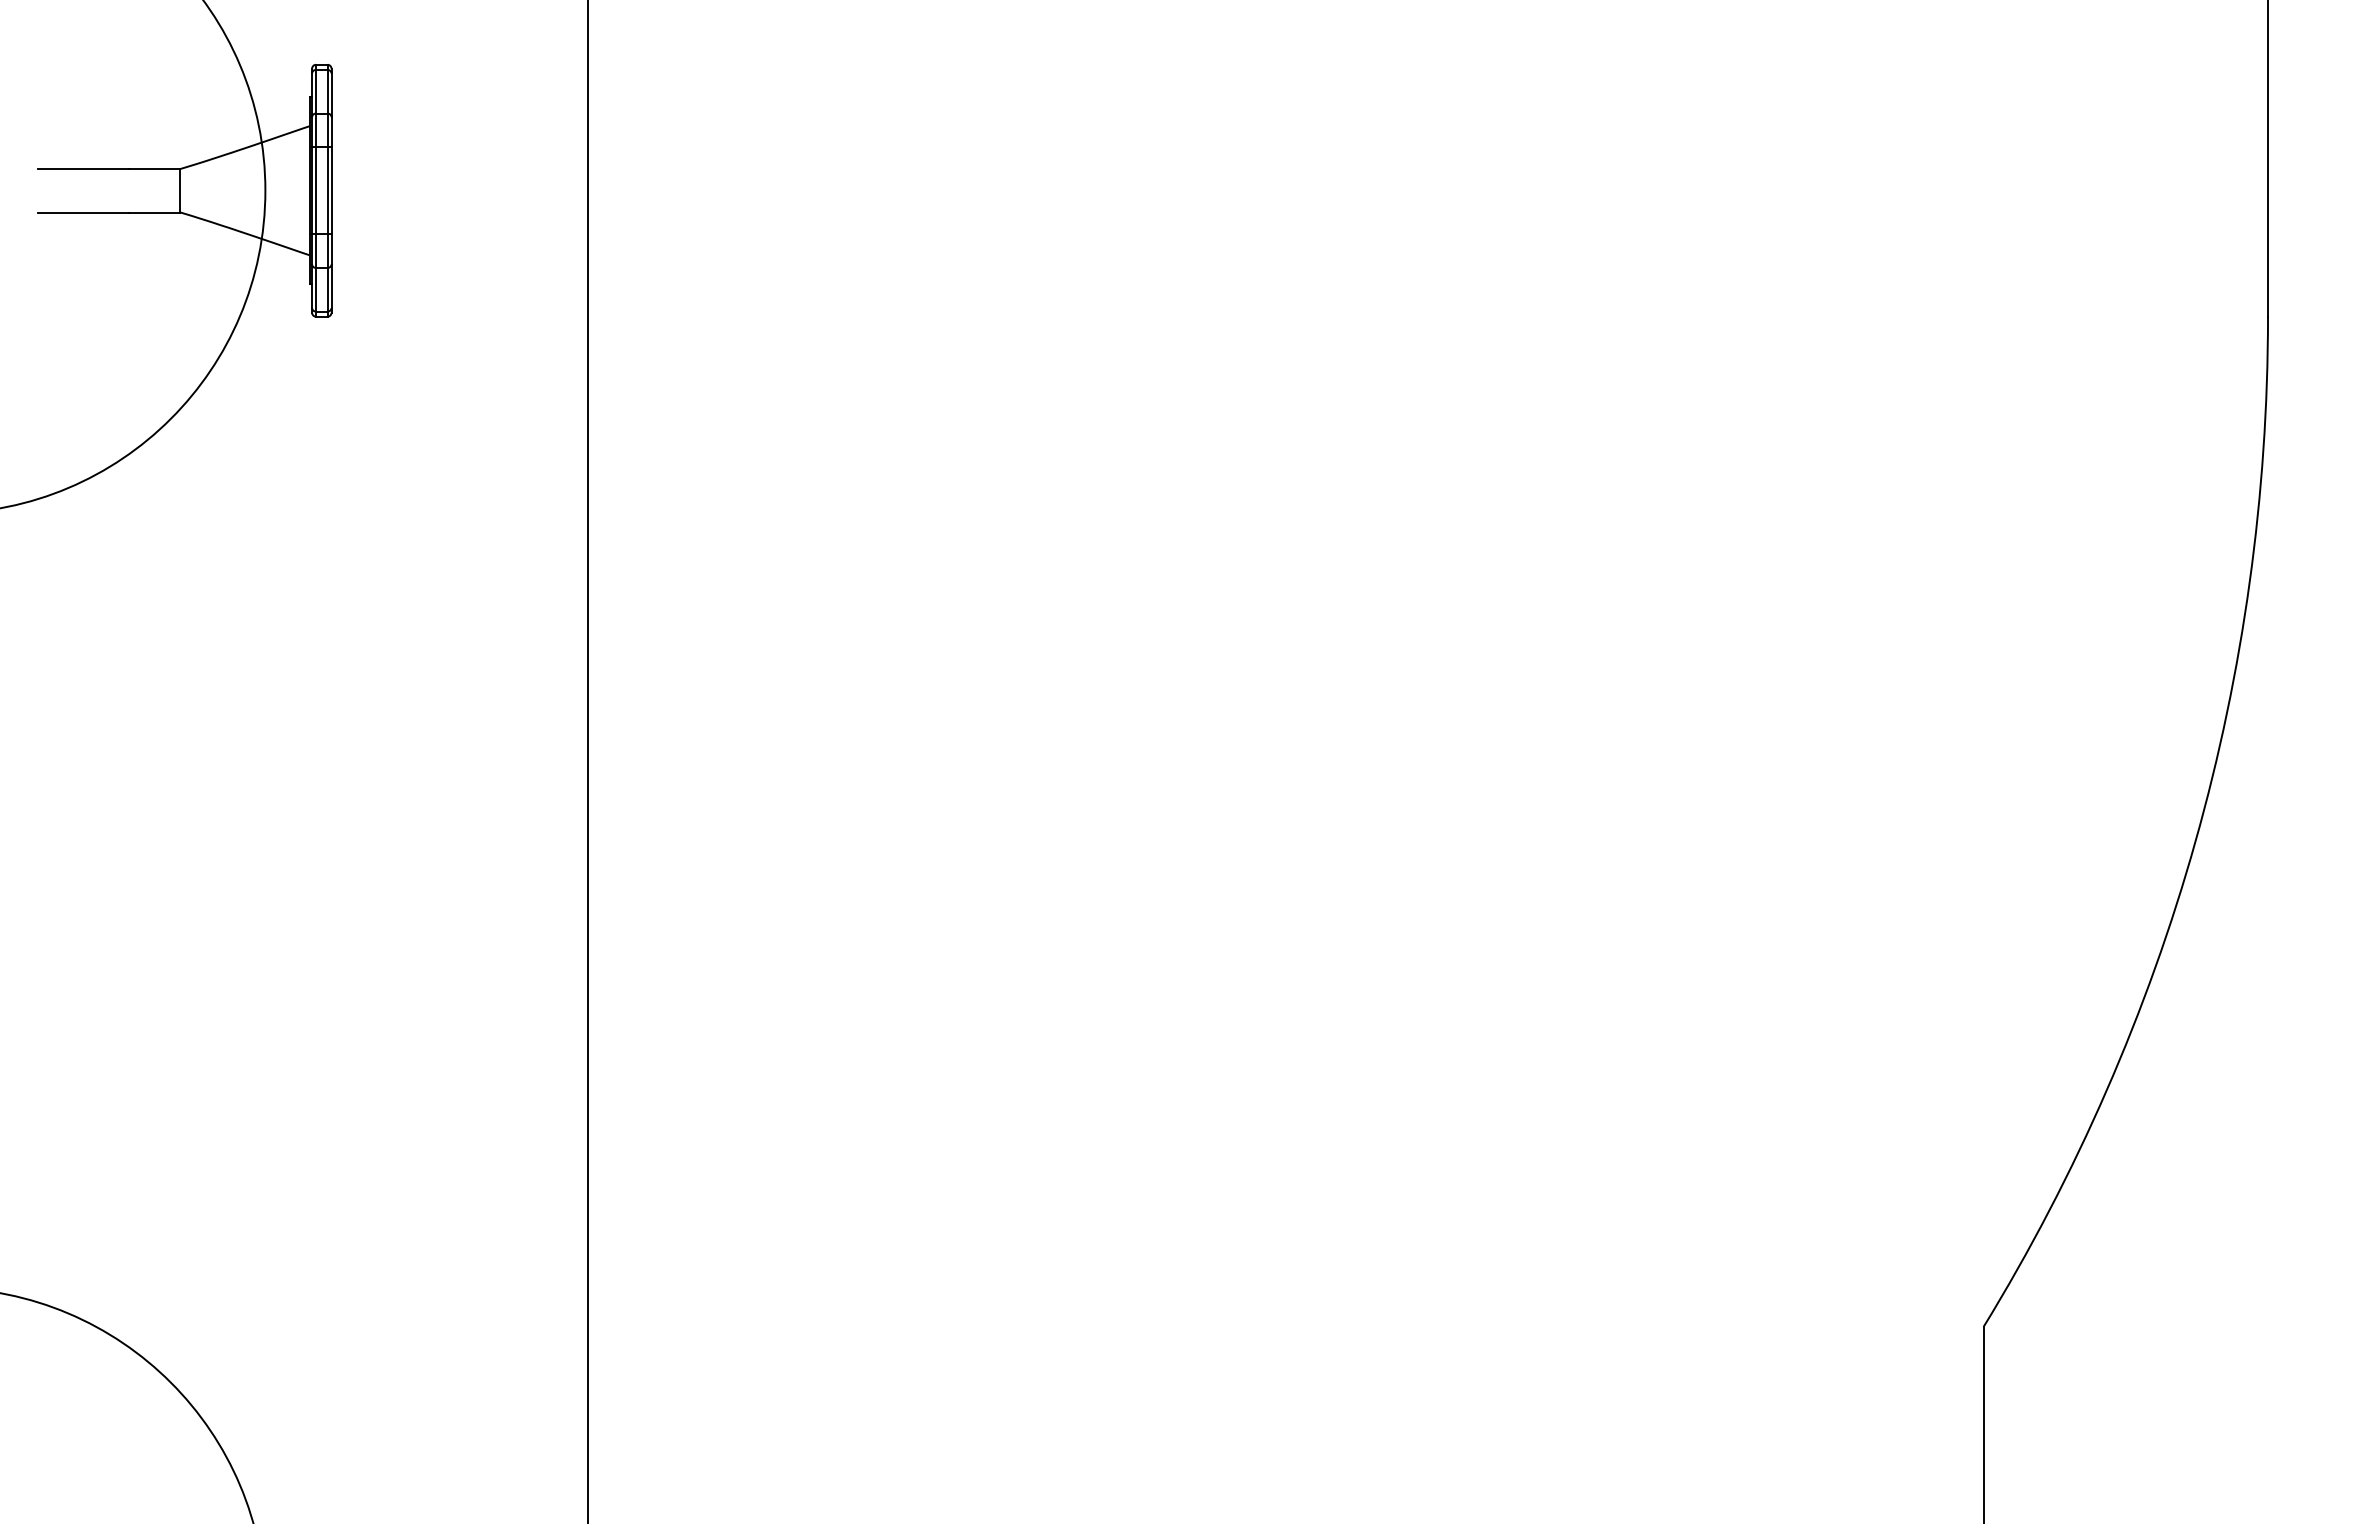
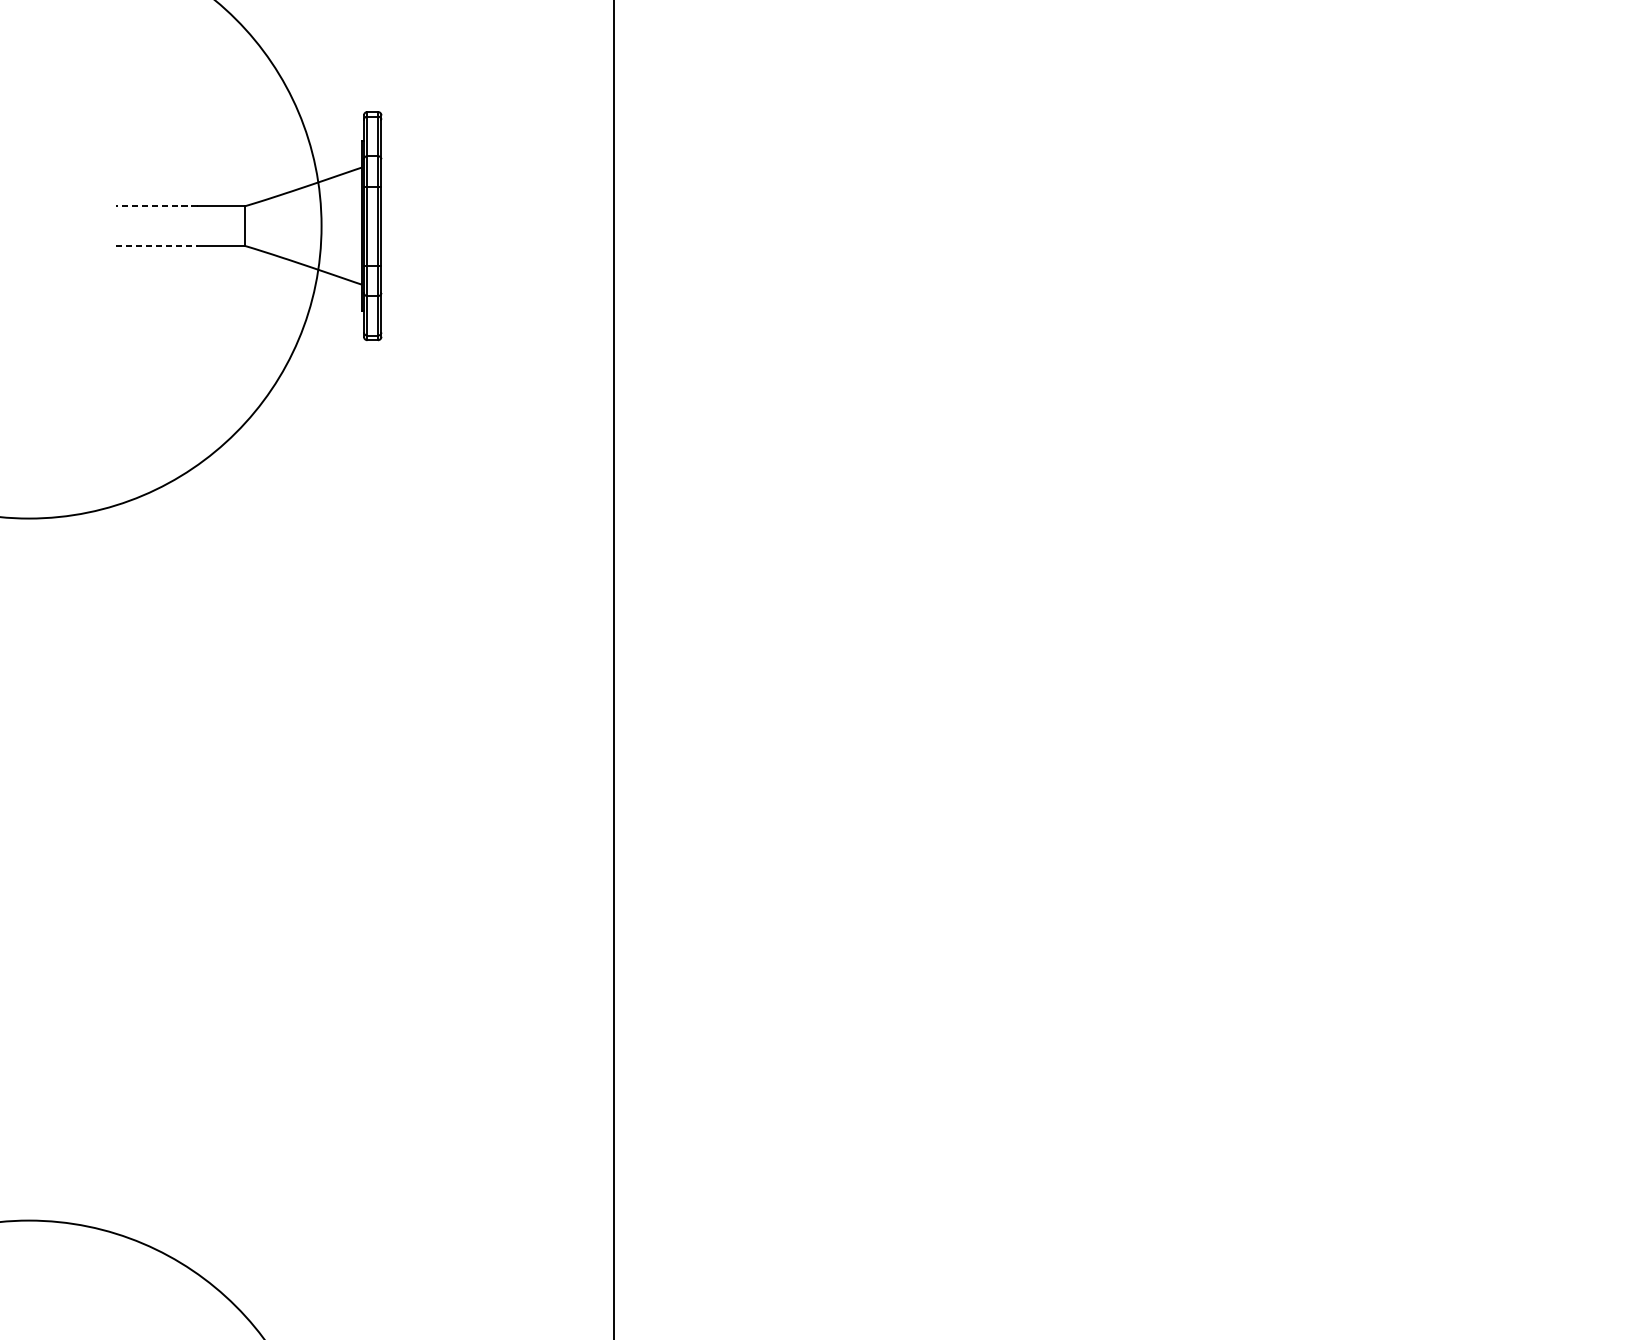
line: (83, 169) -> (156, 206), solid -> dashed
line: (84, 212) -> (157, 245), solid -> dashed

